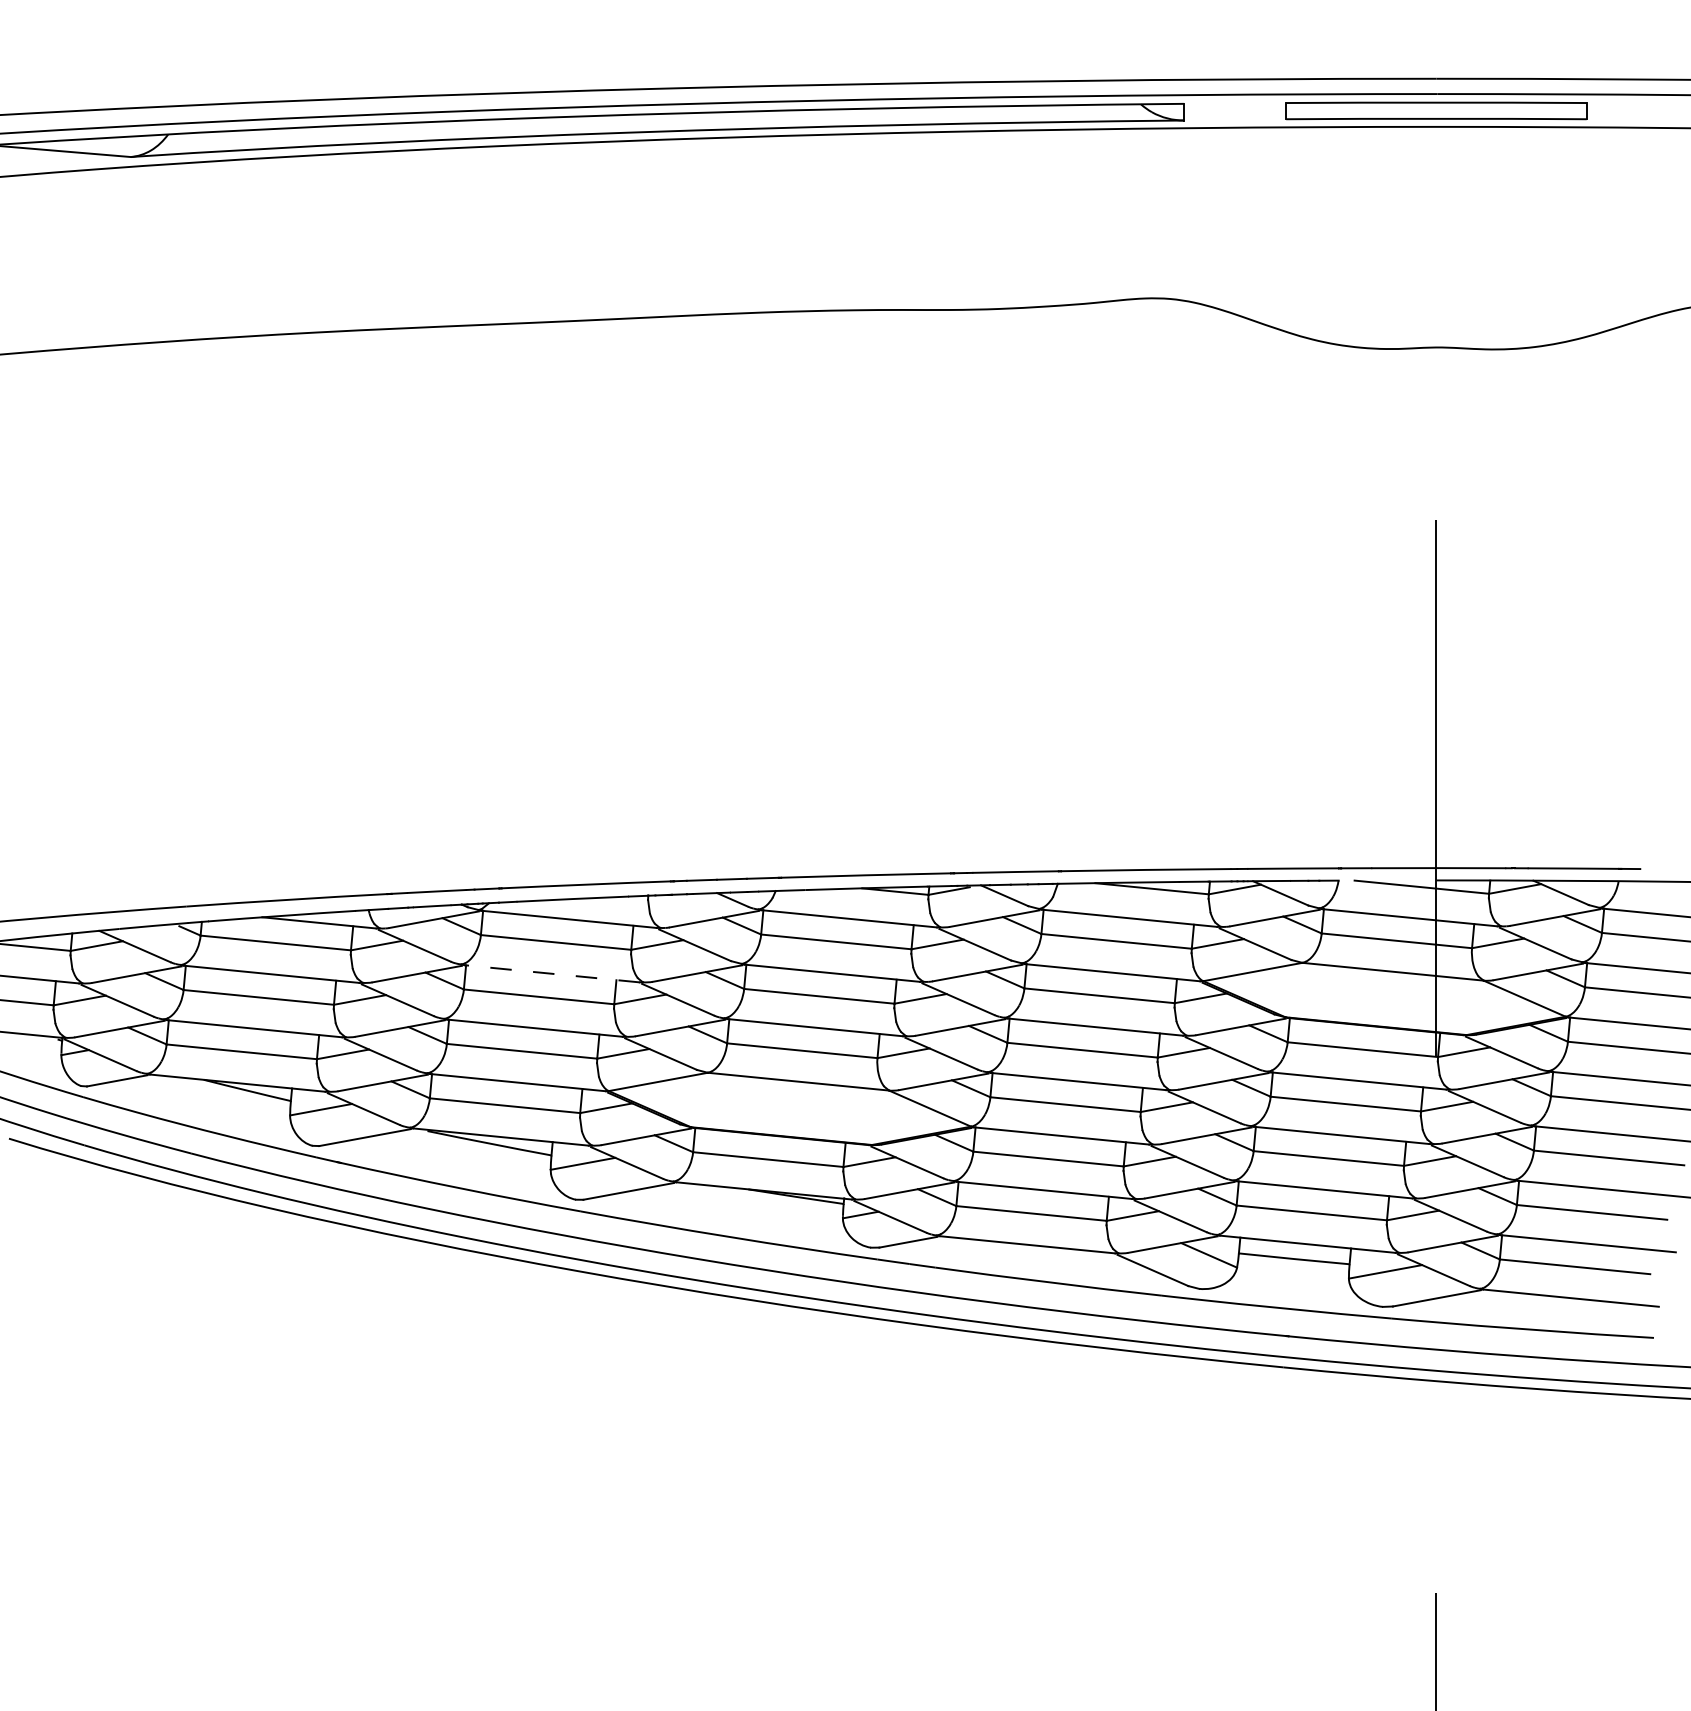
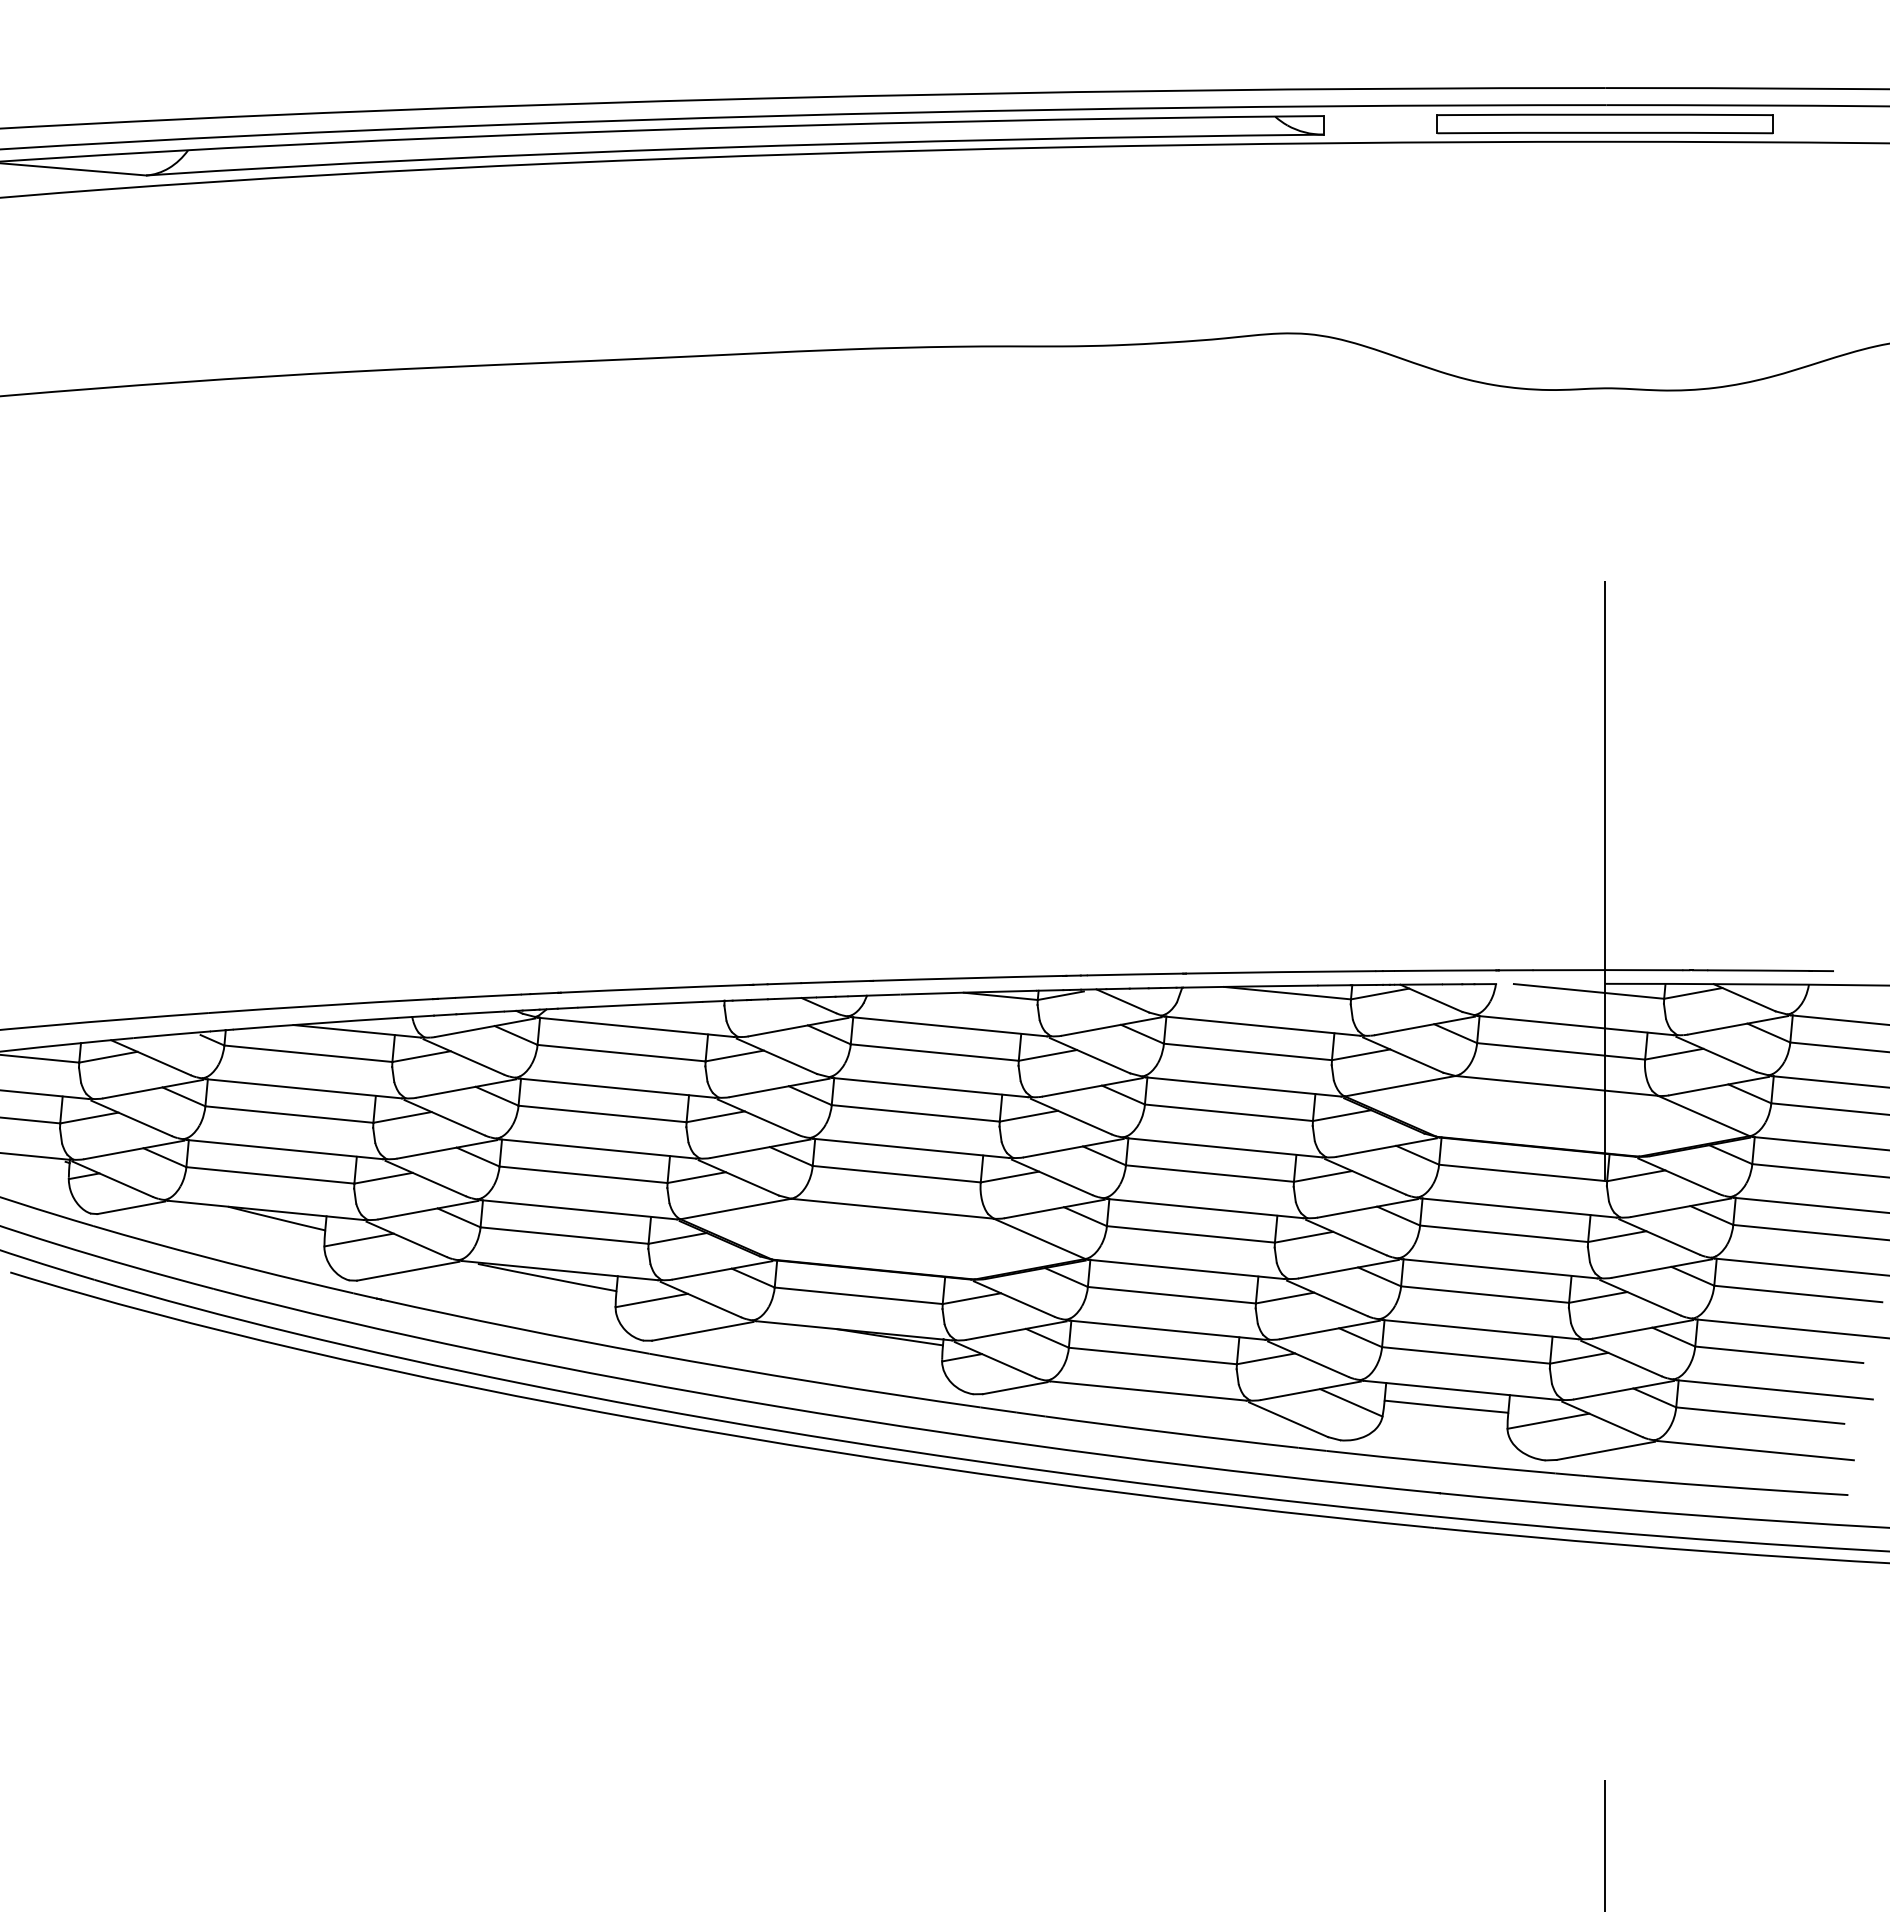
line: (552, 974) -> (617, 1088), dashed -> solid

